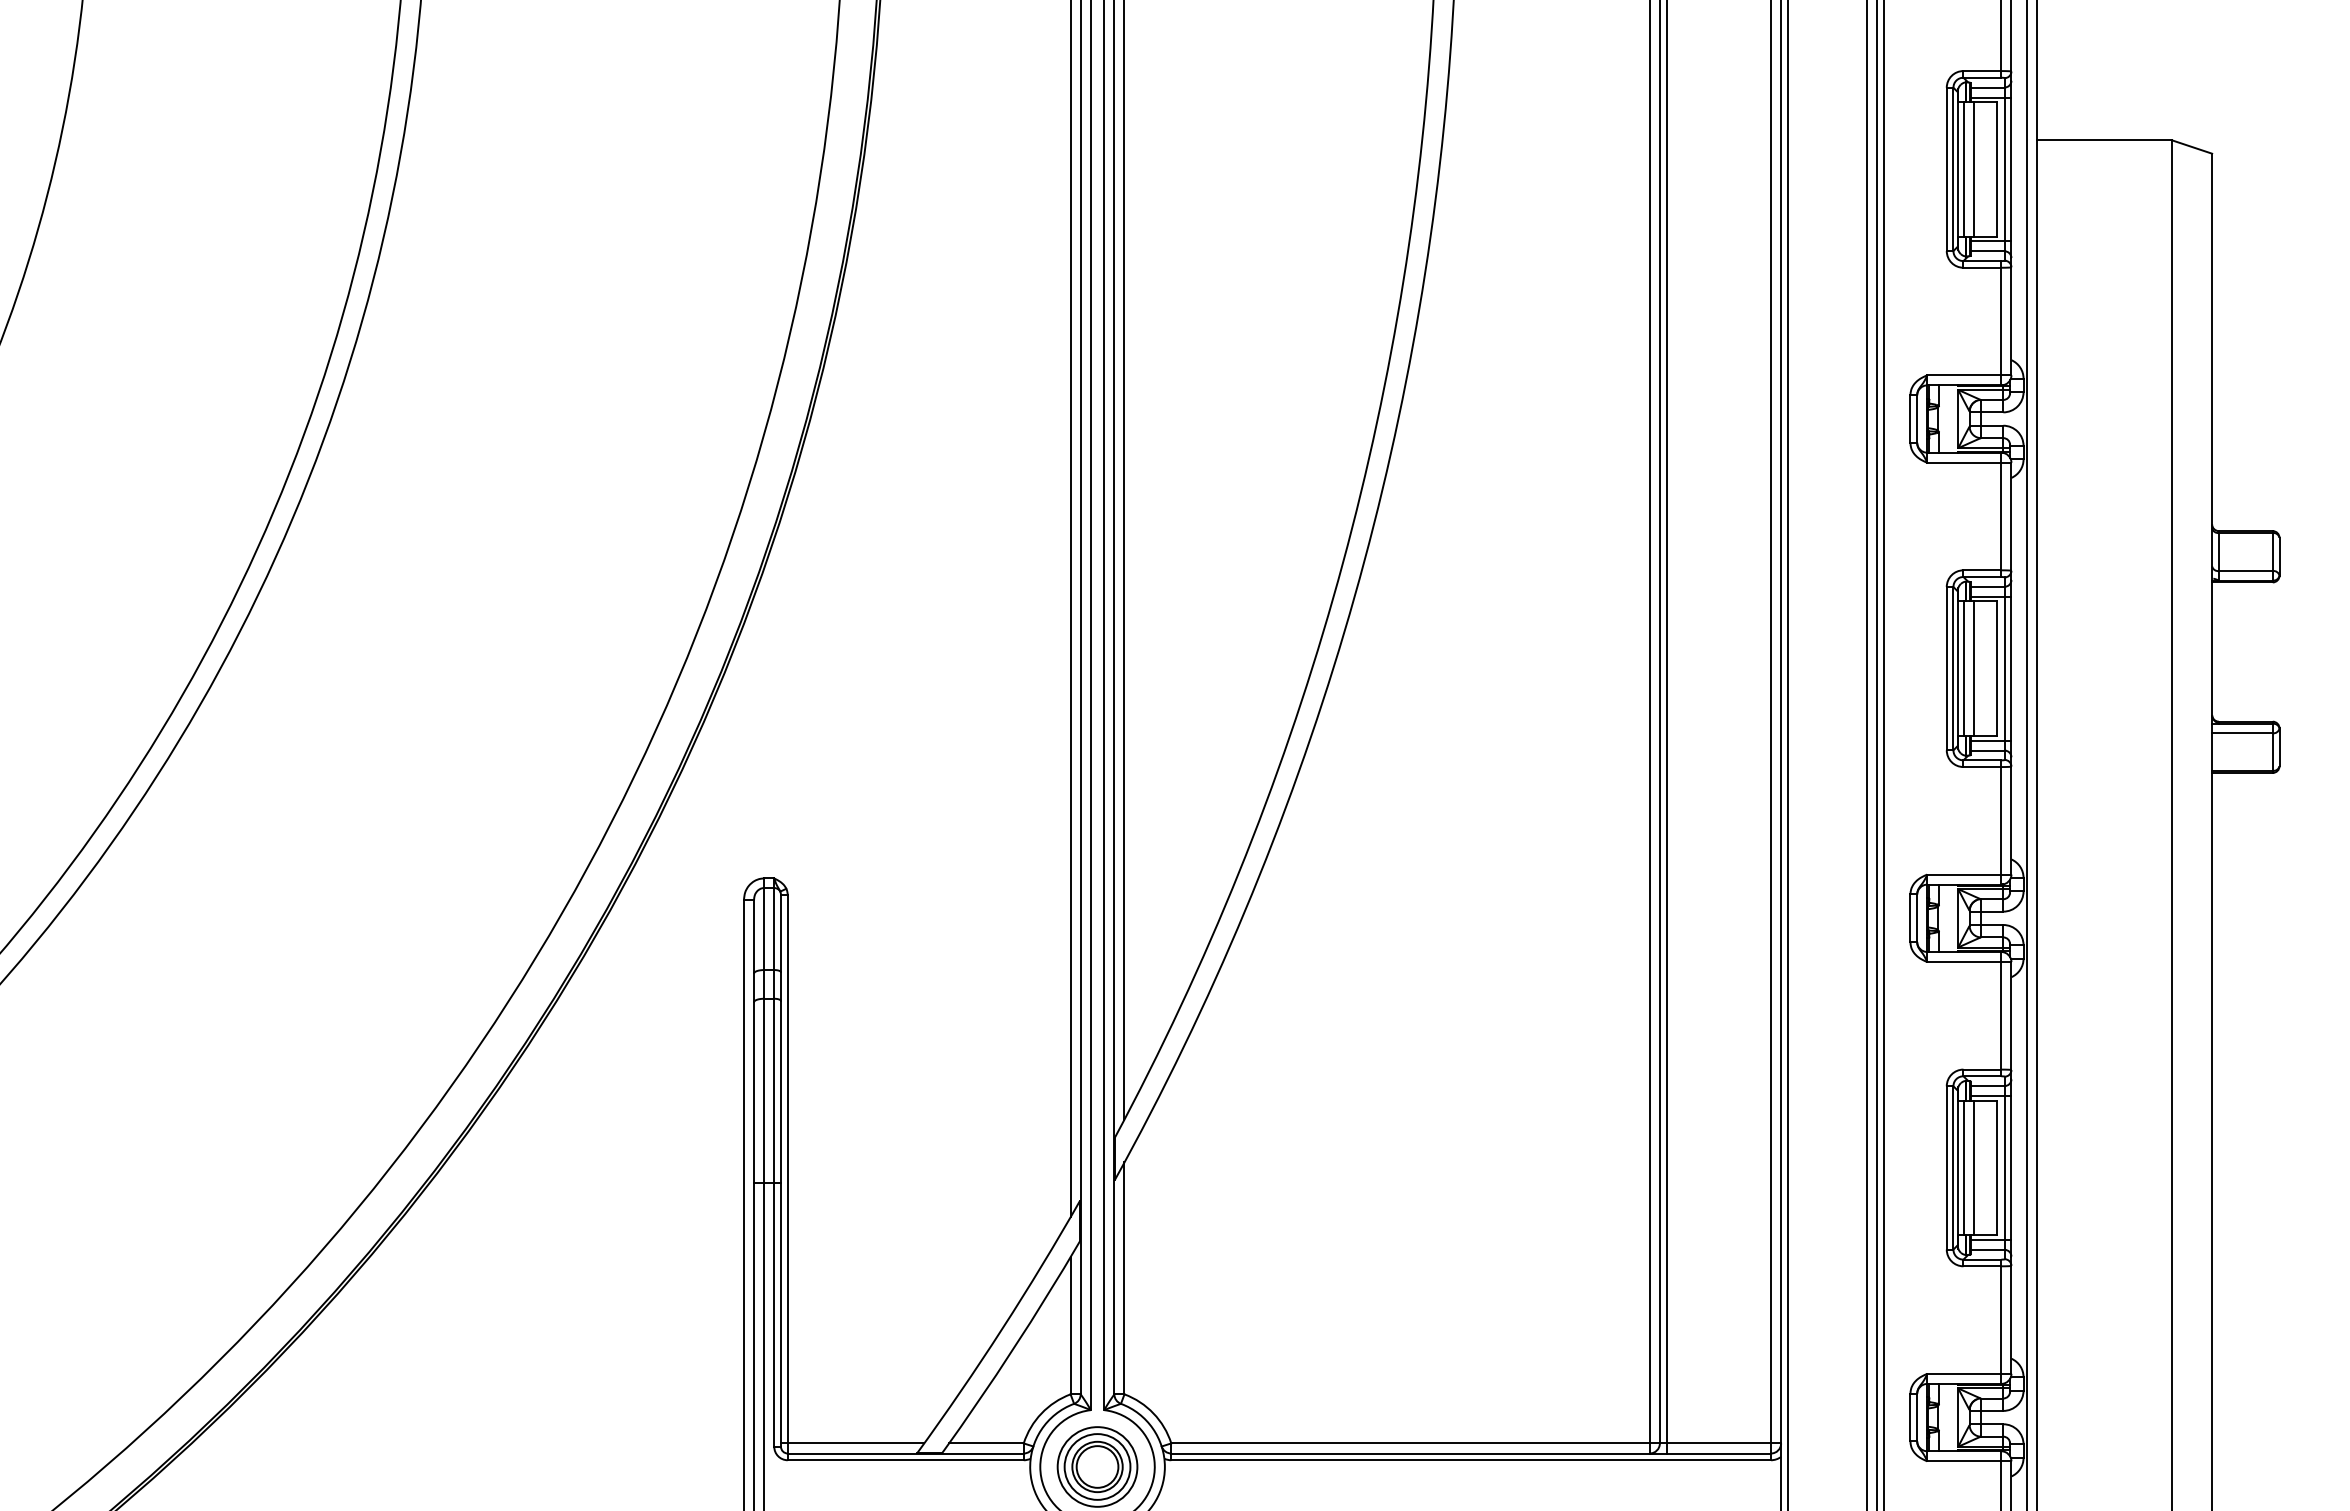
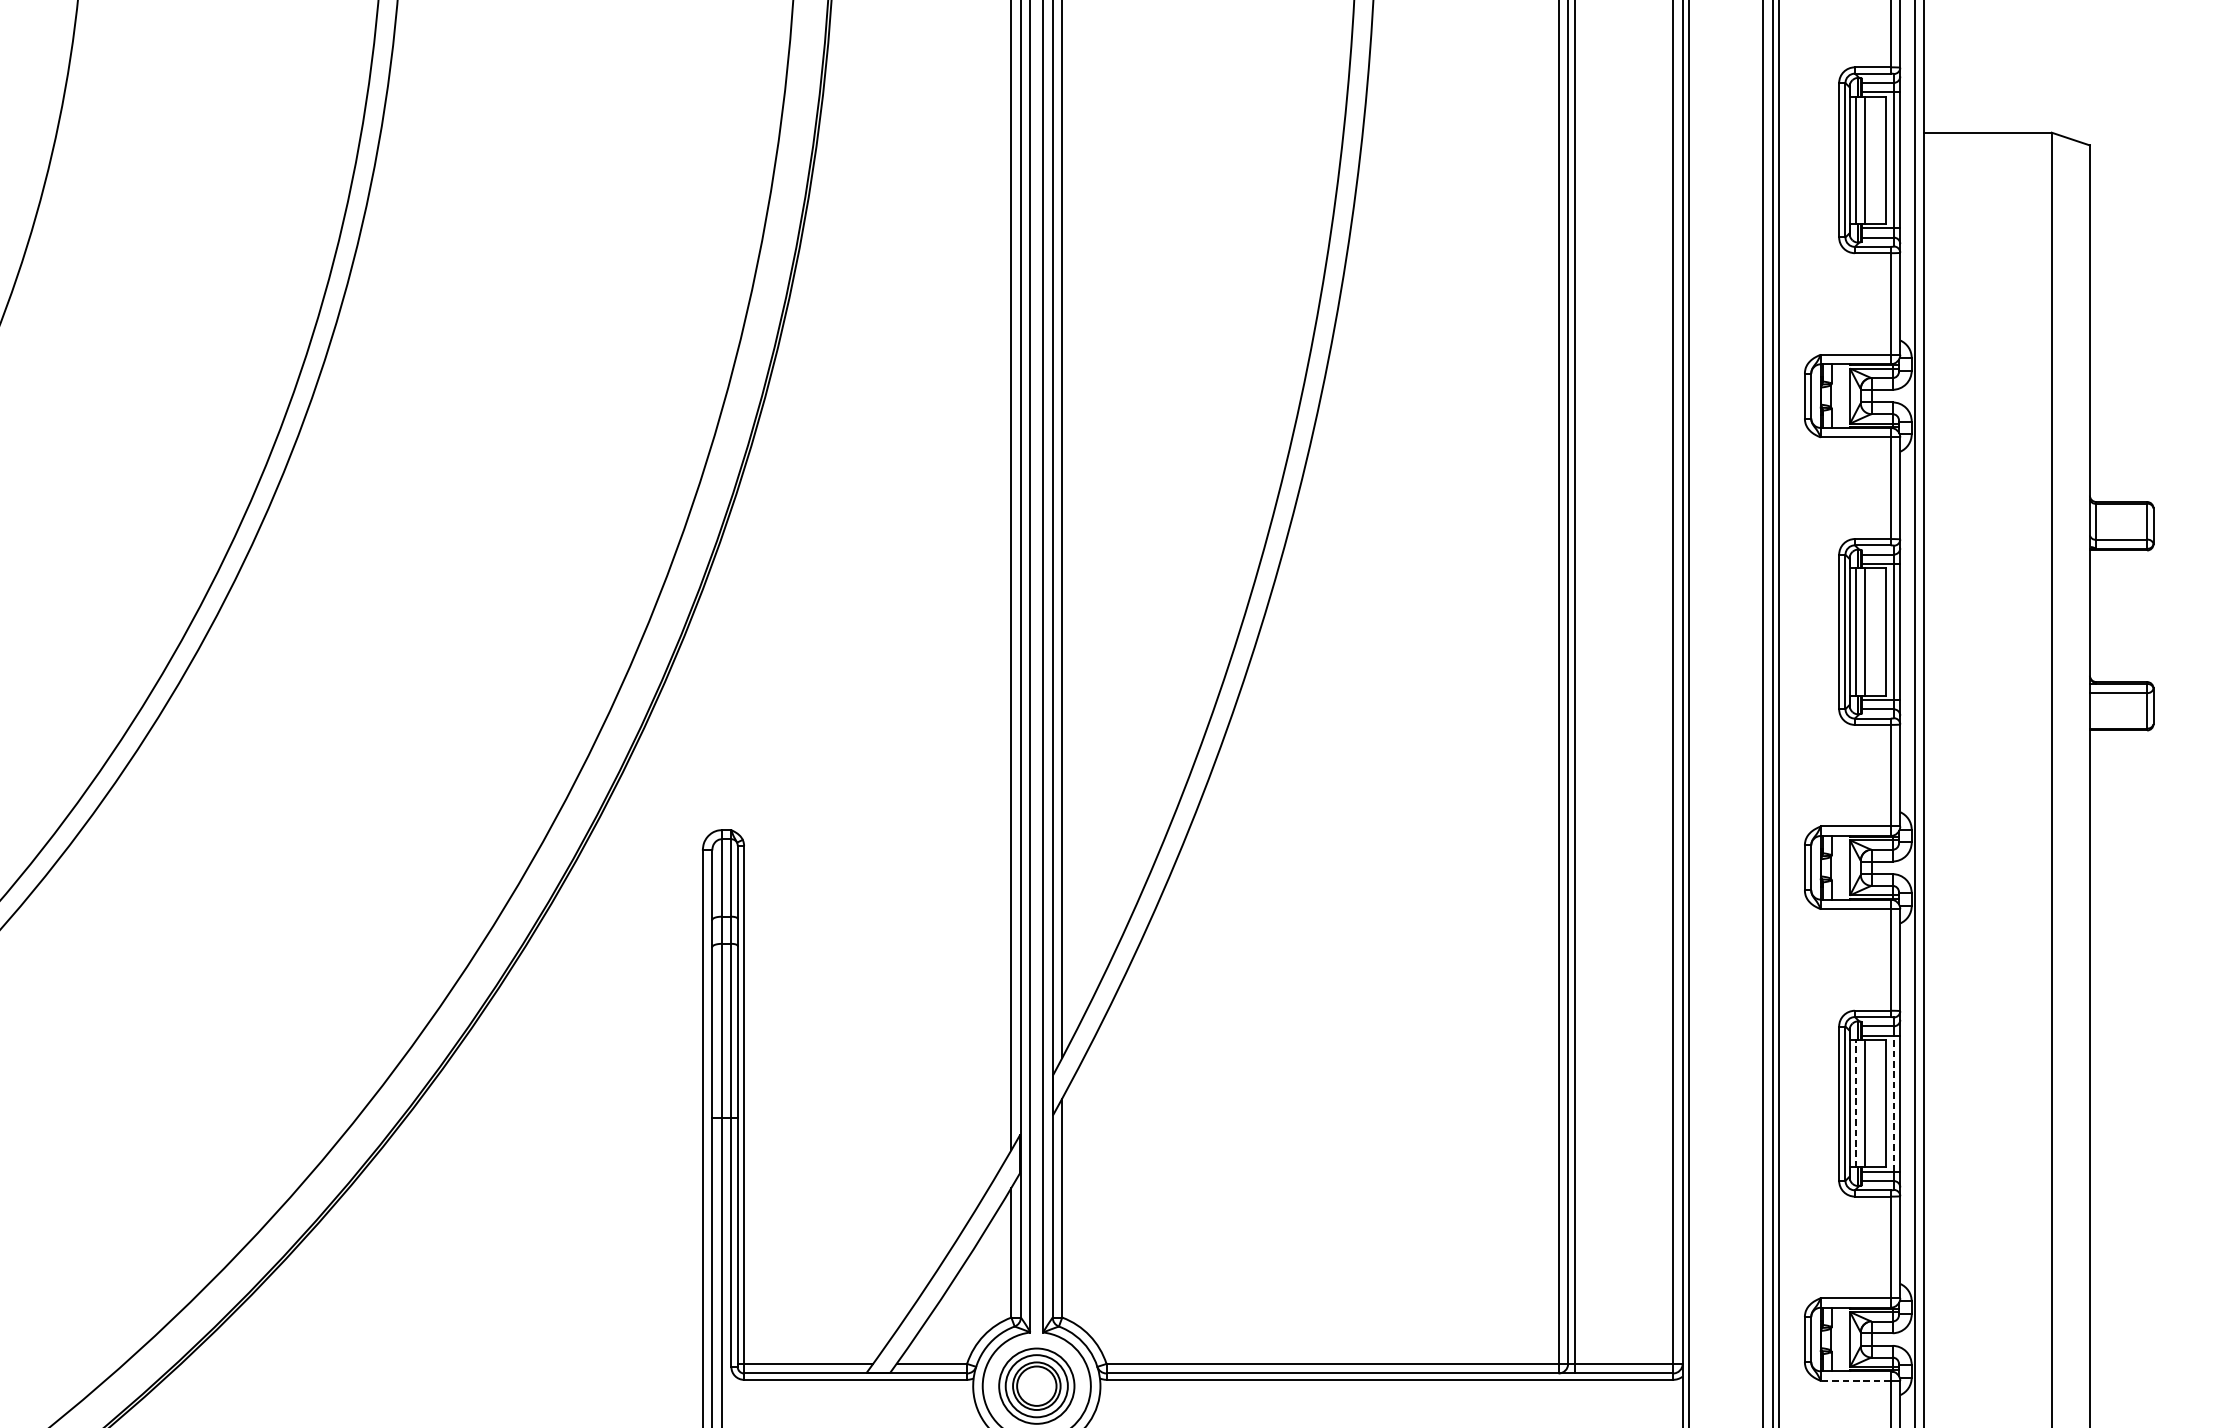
line: (1964, 1167) -> (1855, 1103), solid -> dashed
line: (2004, 1167) -> (1893, 1103), solid -> dashed
line: (1963, 1461) -> (1854, 1381), solid -> dashed

